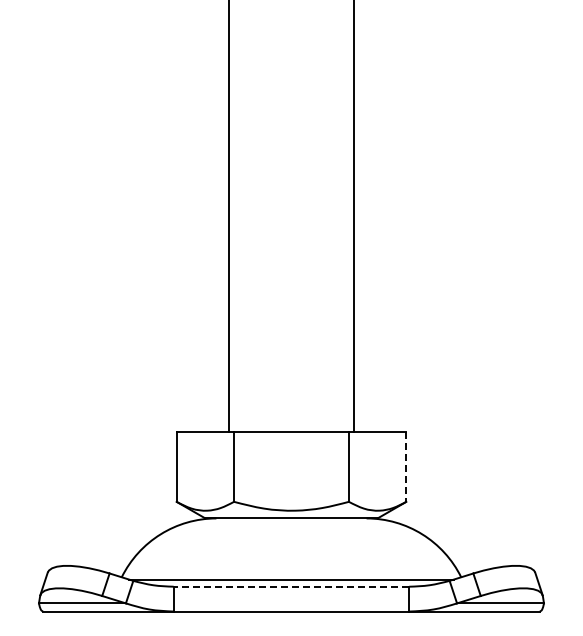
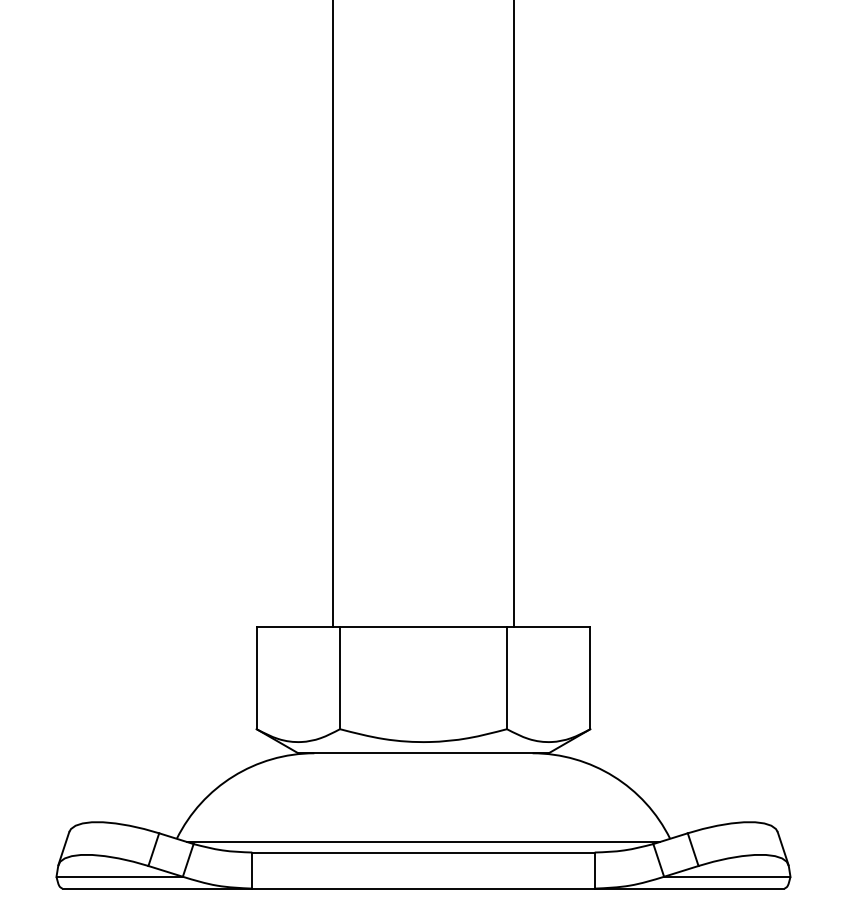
line: (406, 467) -> (590, 679), dashed -> solid
line: (291, 586) -> (423, 852), dashed -> solid

